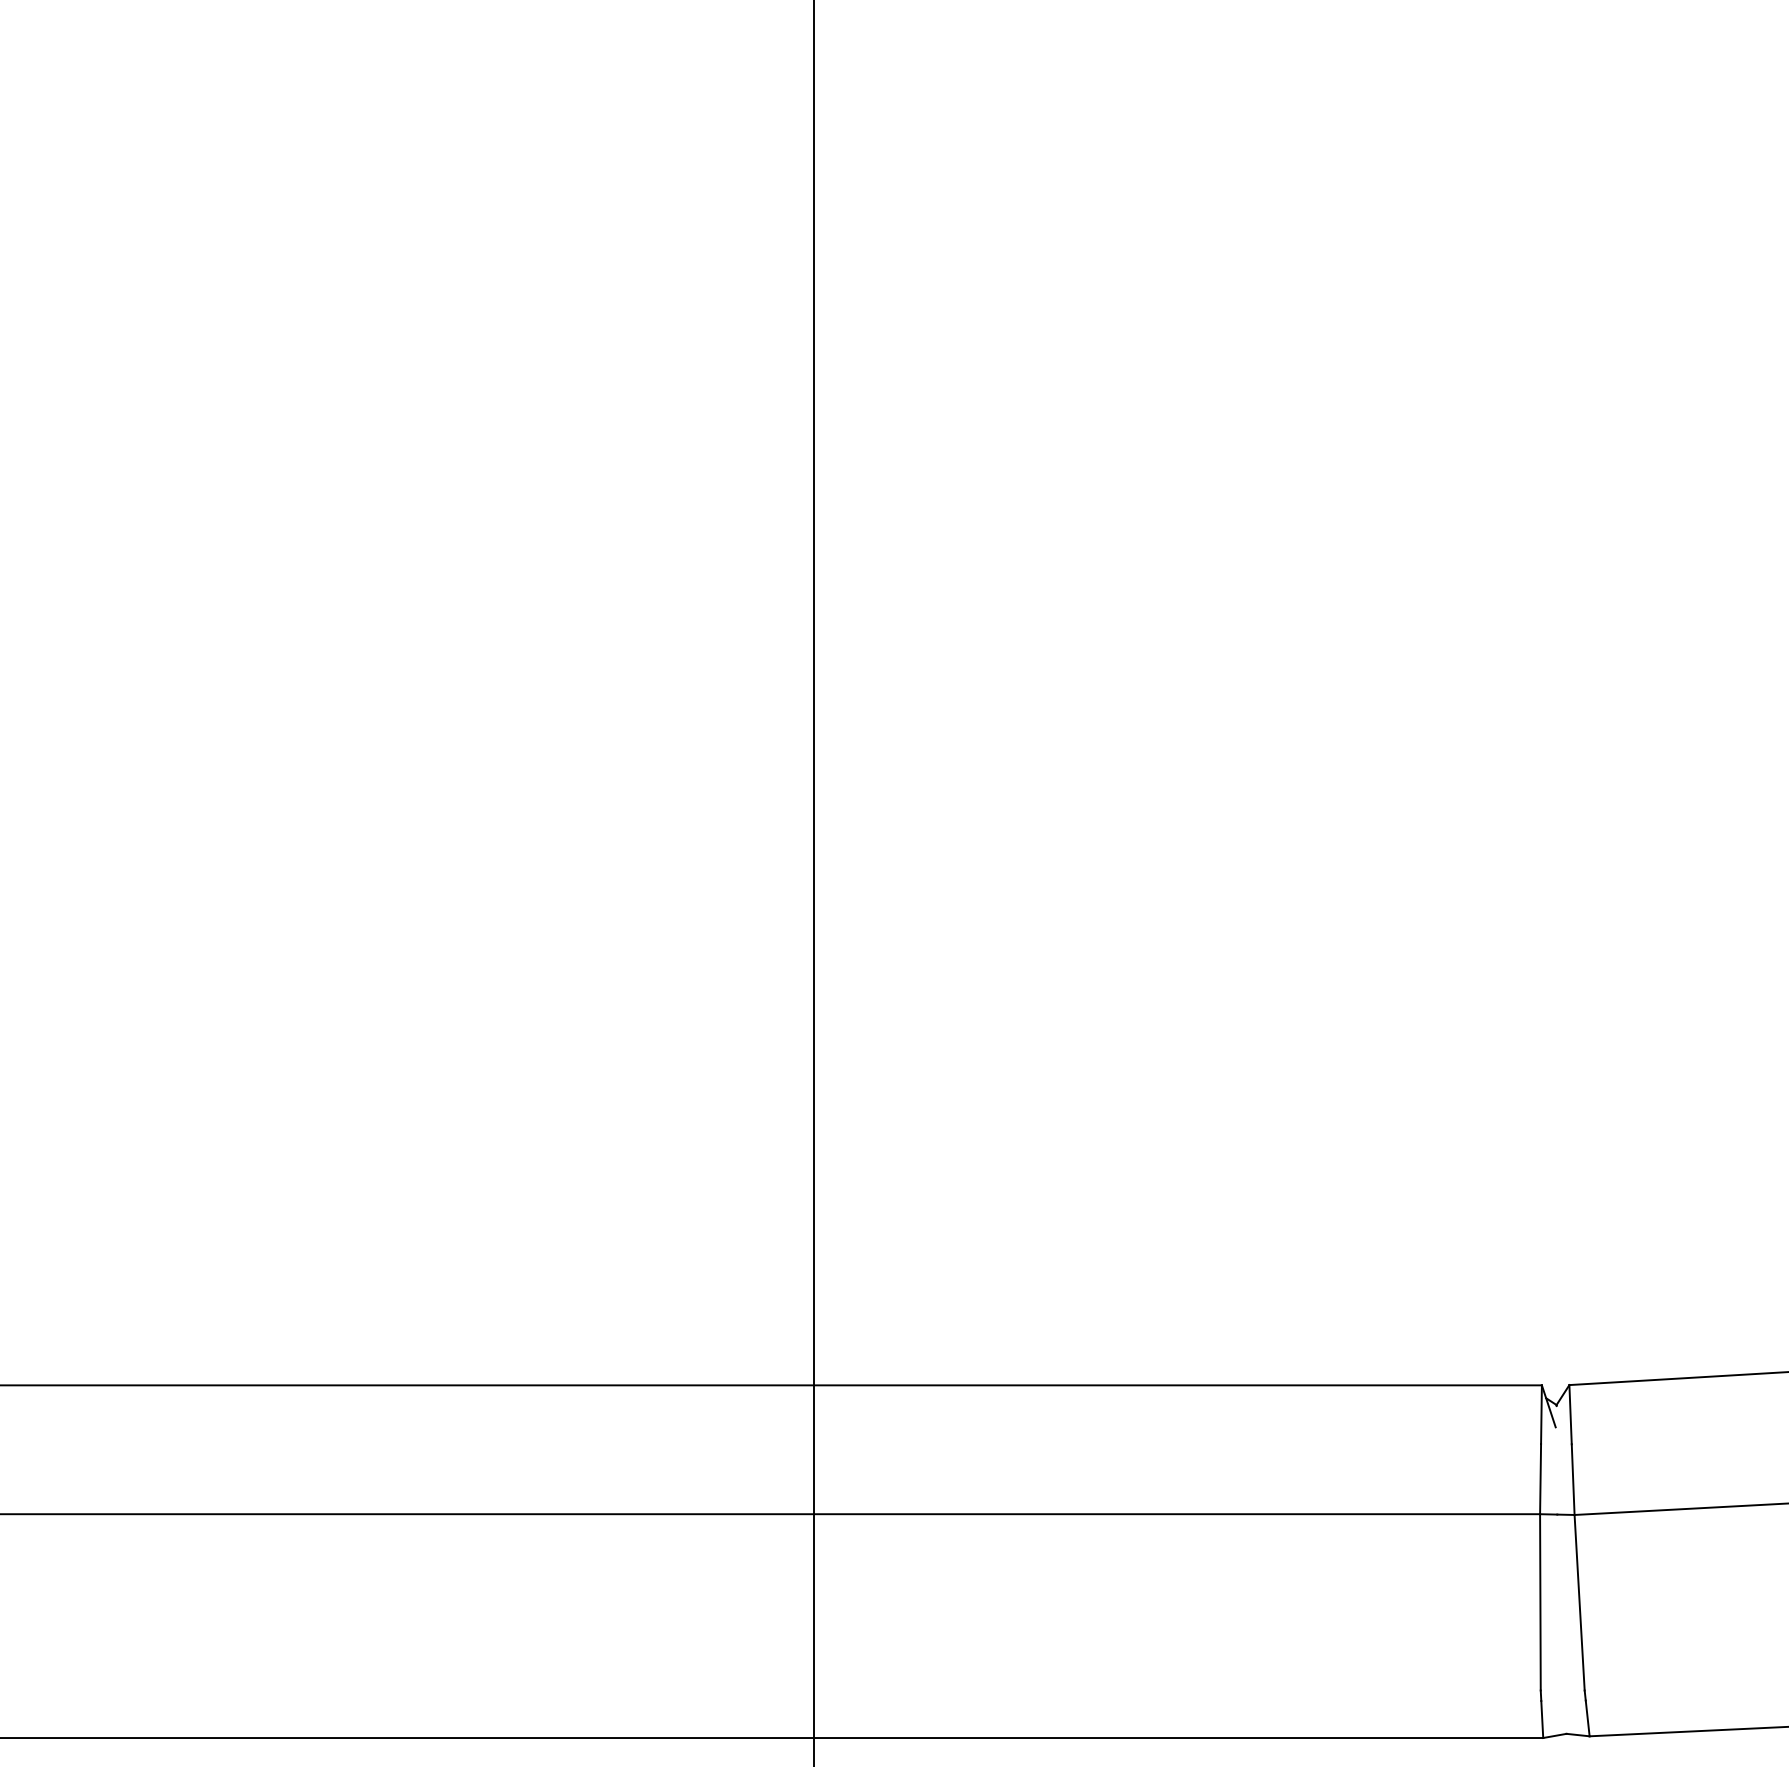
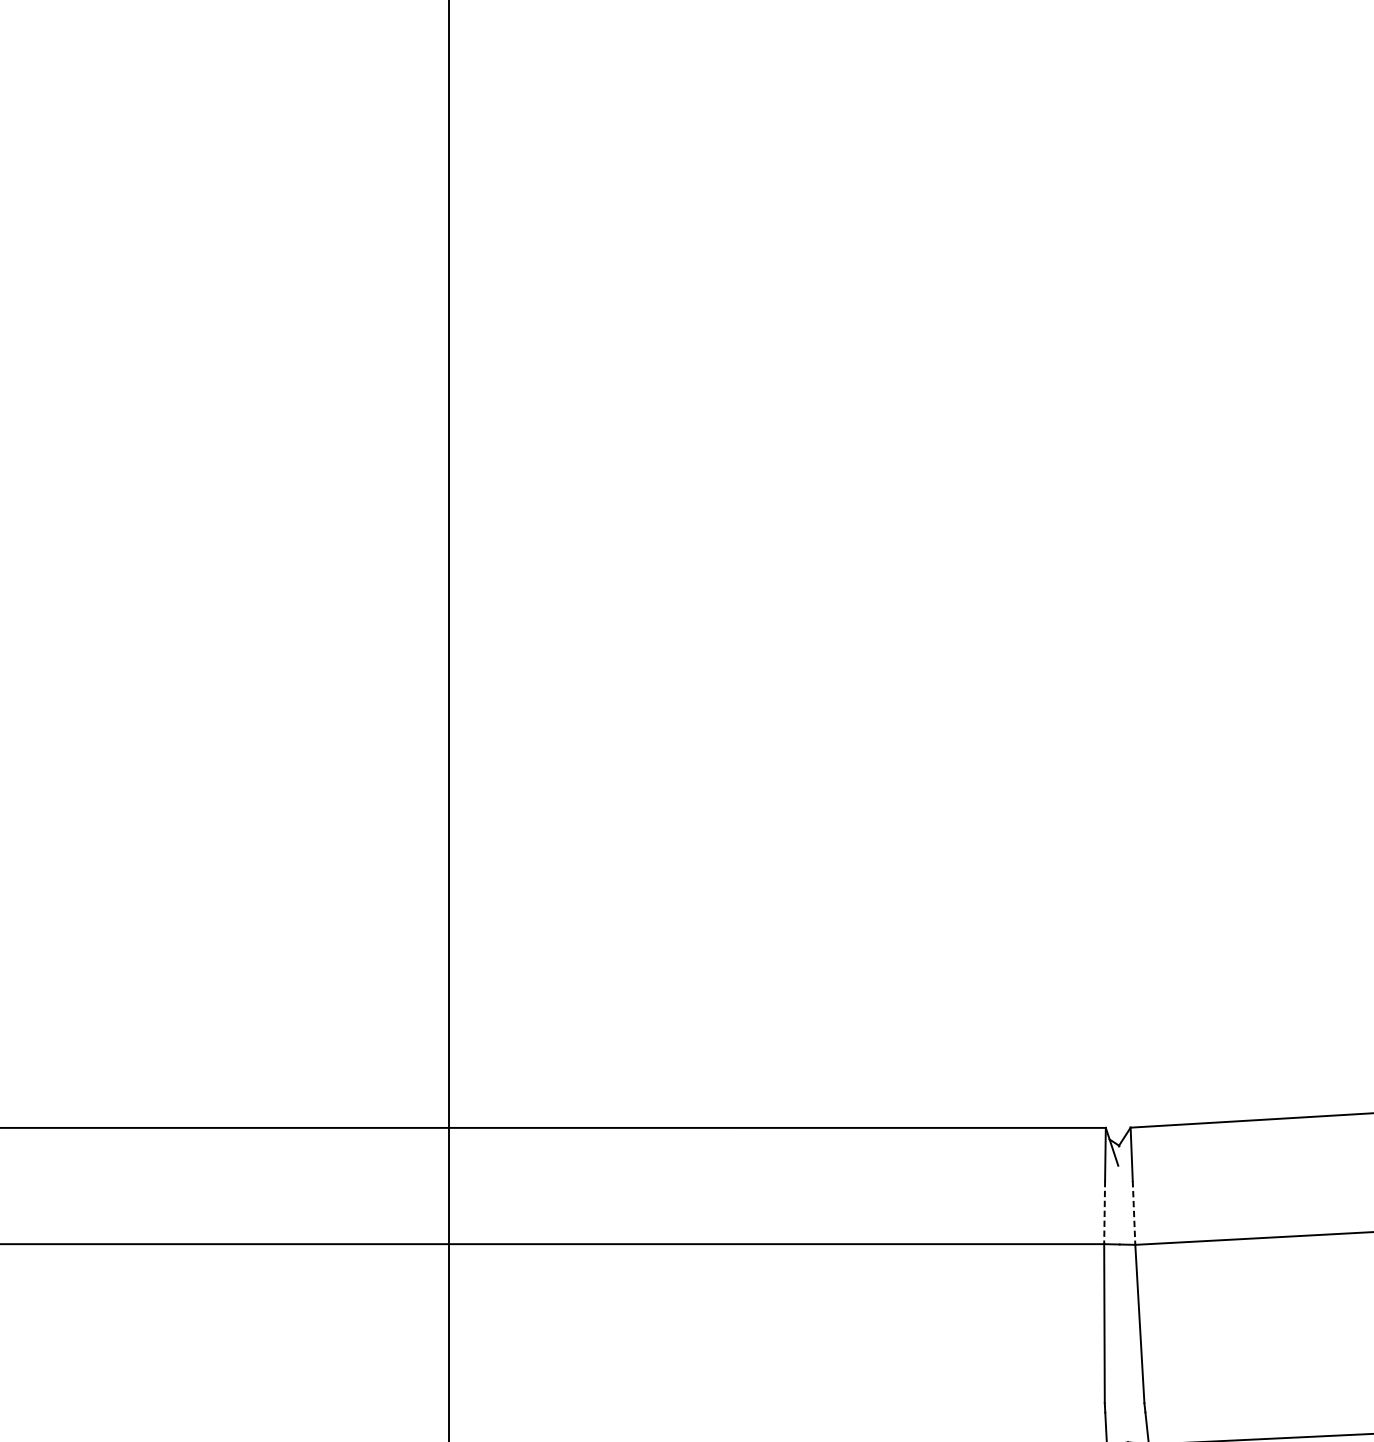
line: (1540, 1479) -> (1104, 1212), solid -> dashed
line: (1573, 1480) -> (1134, 1213), solid -> dashed

